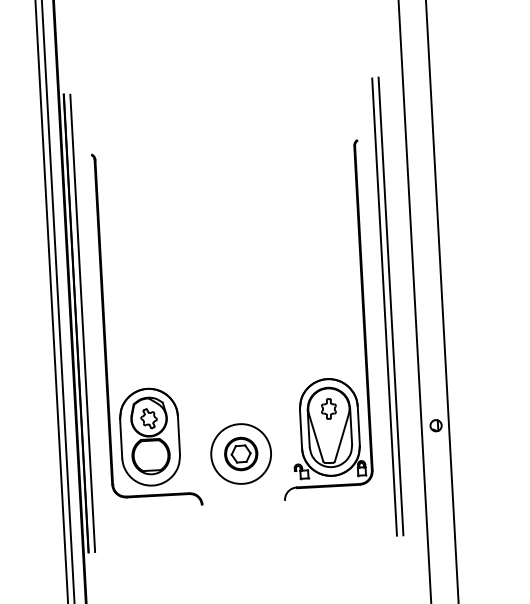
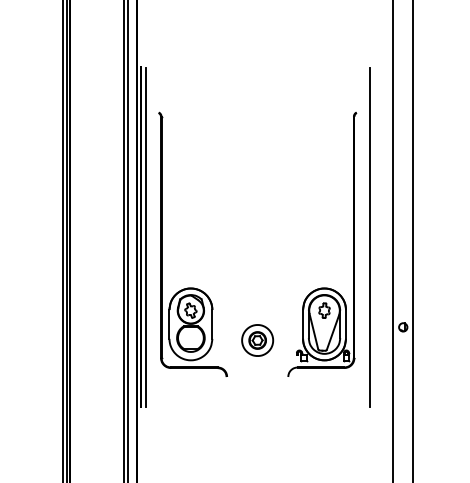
line: (390, 306) -> (374, 237), removed
part: (240, 454) -> (257, 340), size x0.7

